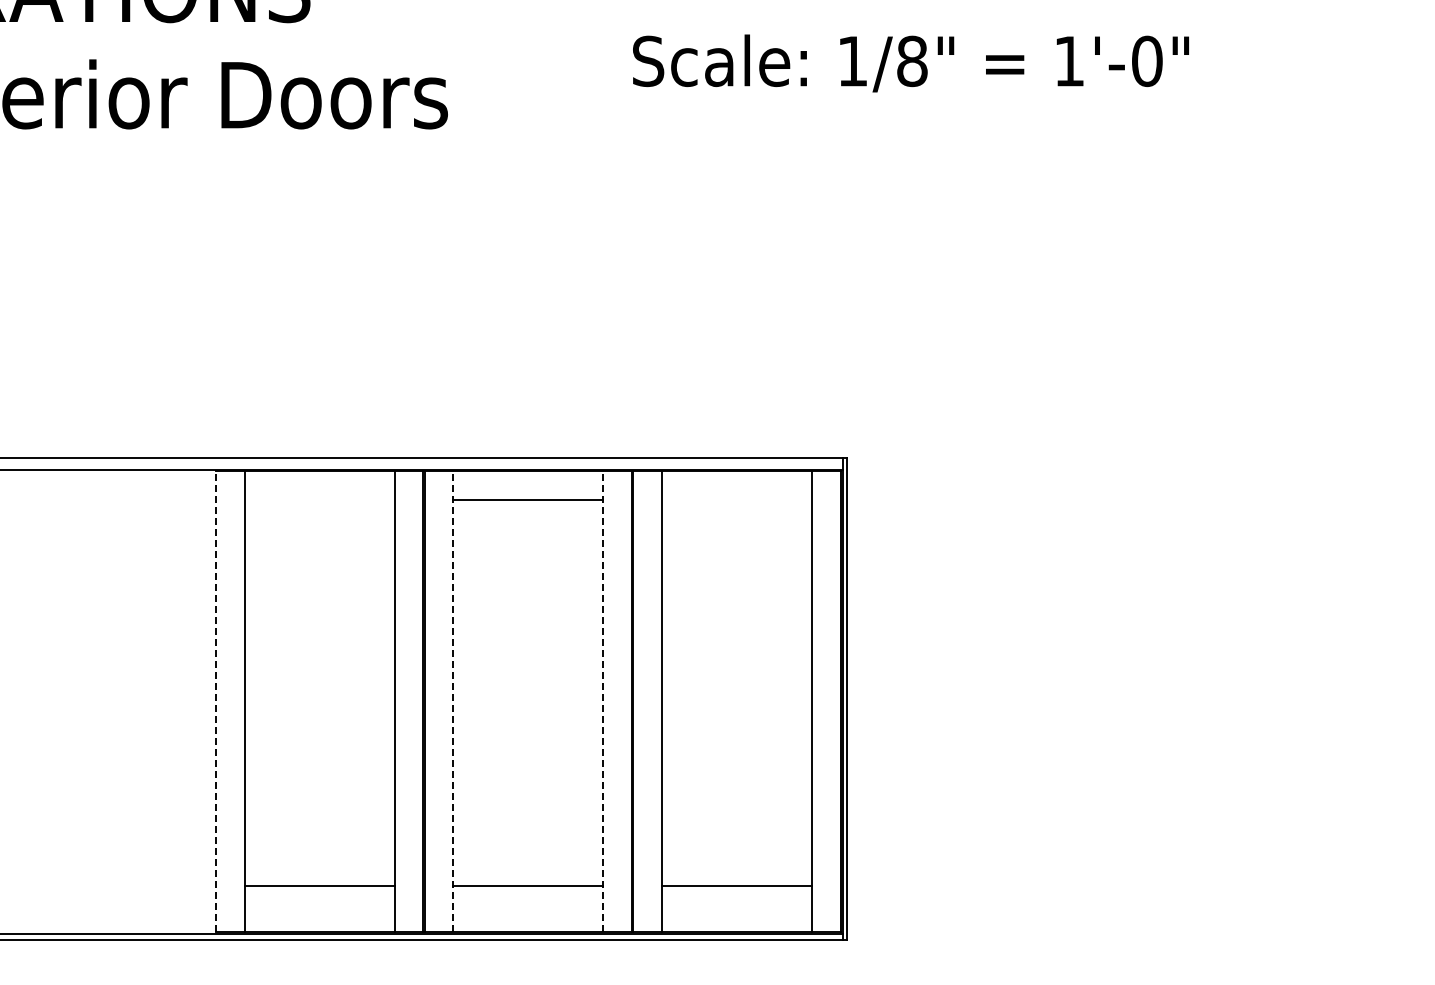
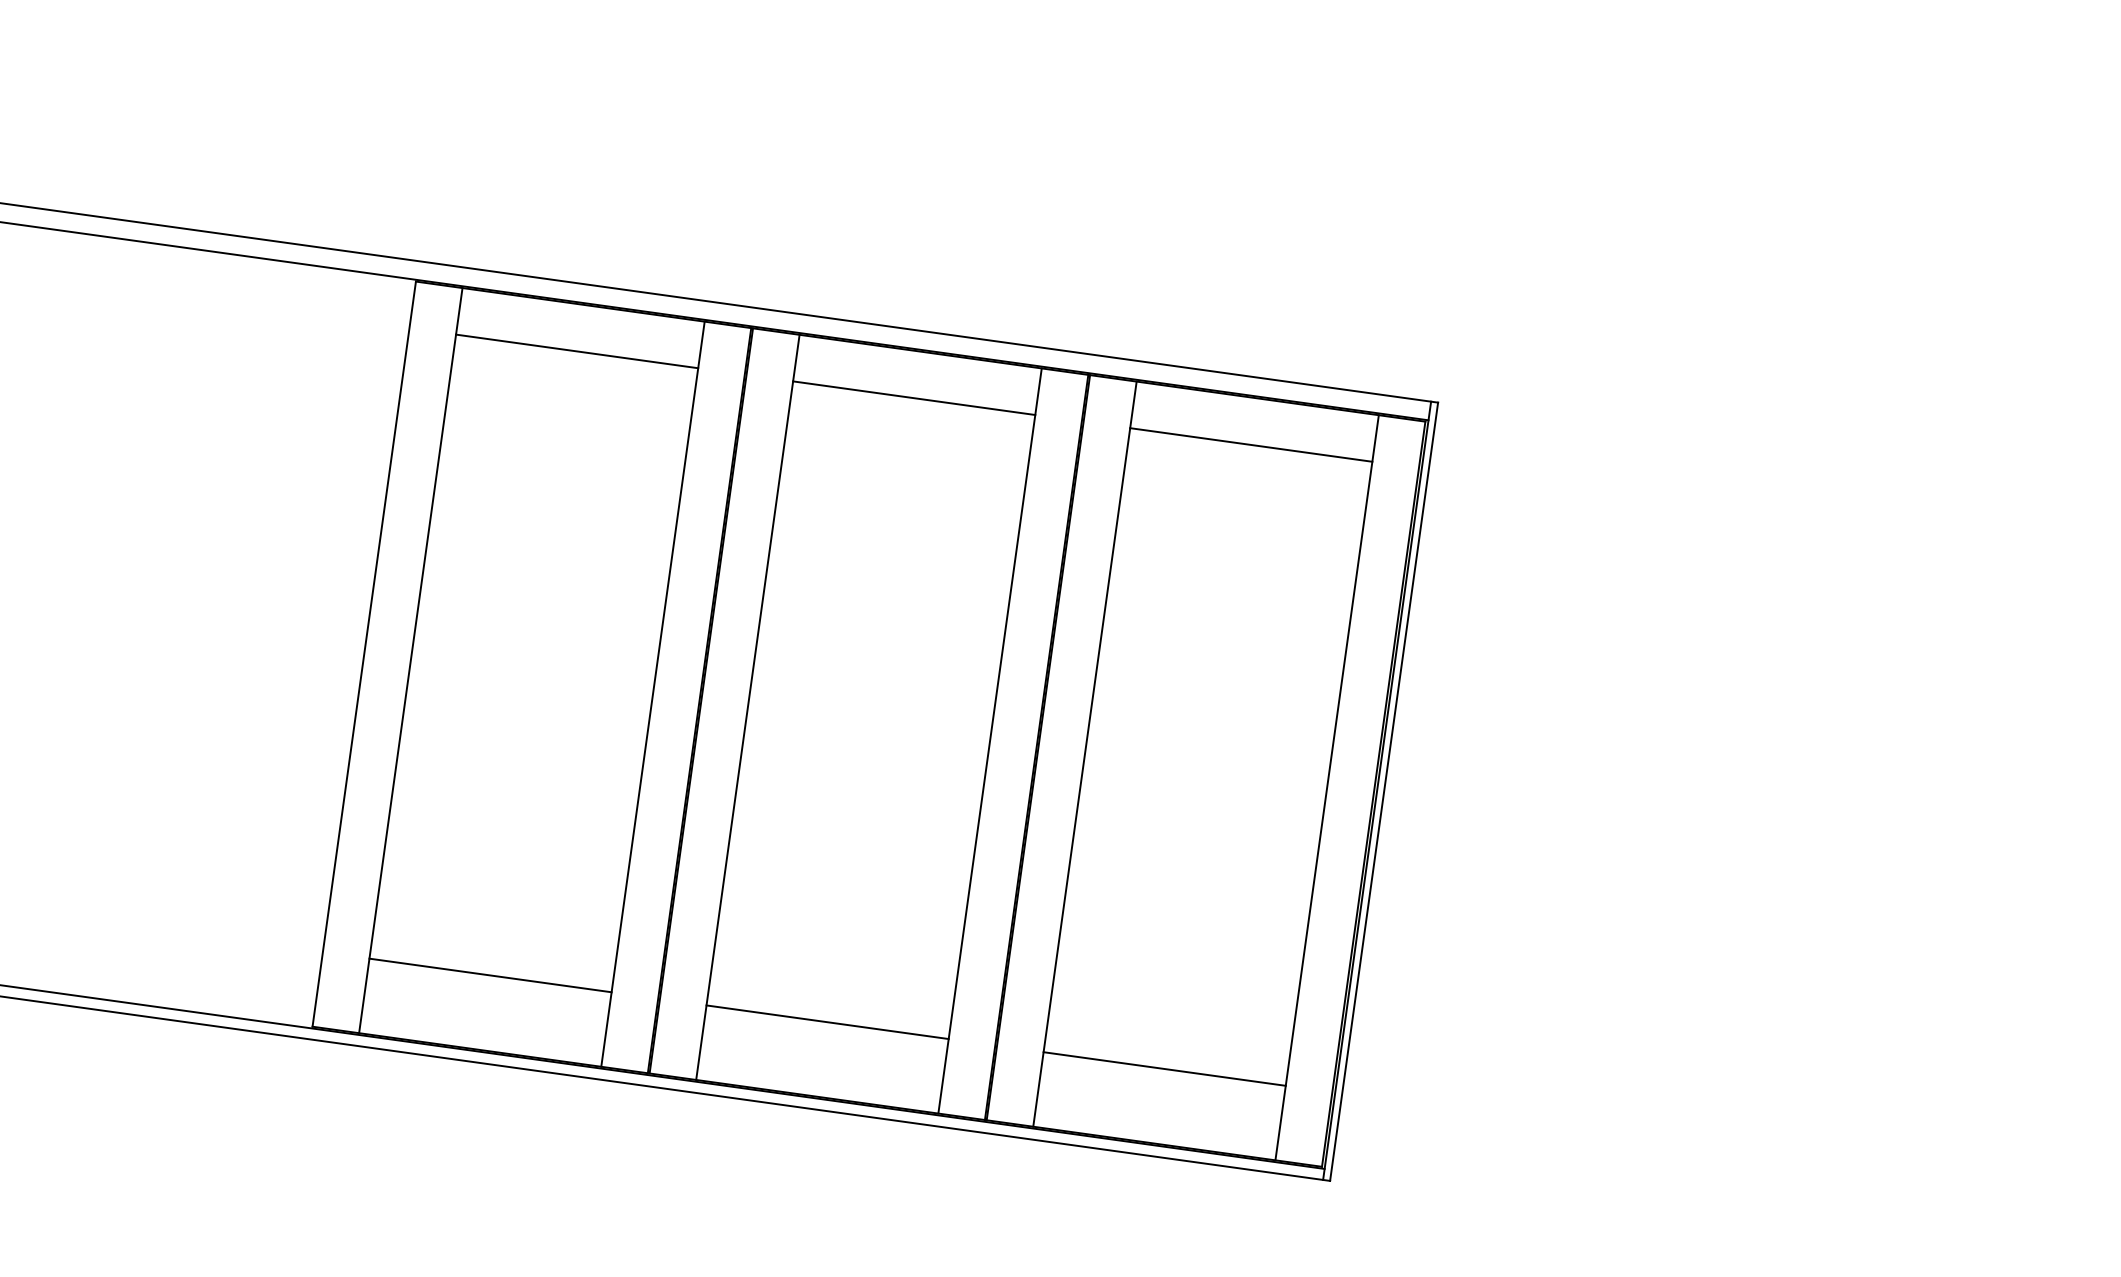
line: (319, 499) -> (576, 350), added
line: (737, 499) -> (1251, 444), added
line: (215, 701) -> (363, 653), dashed -> solid
line: (453, 701) -> (748, 707), dashed -> solid
line: (603, 701) -> (990, 740), dashed -> solid

